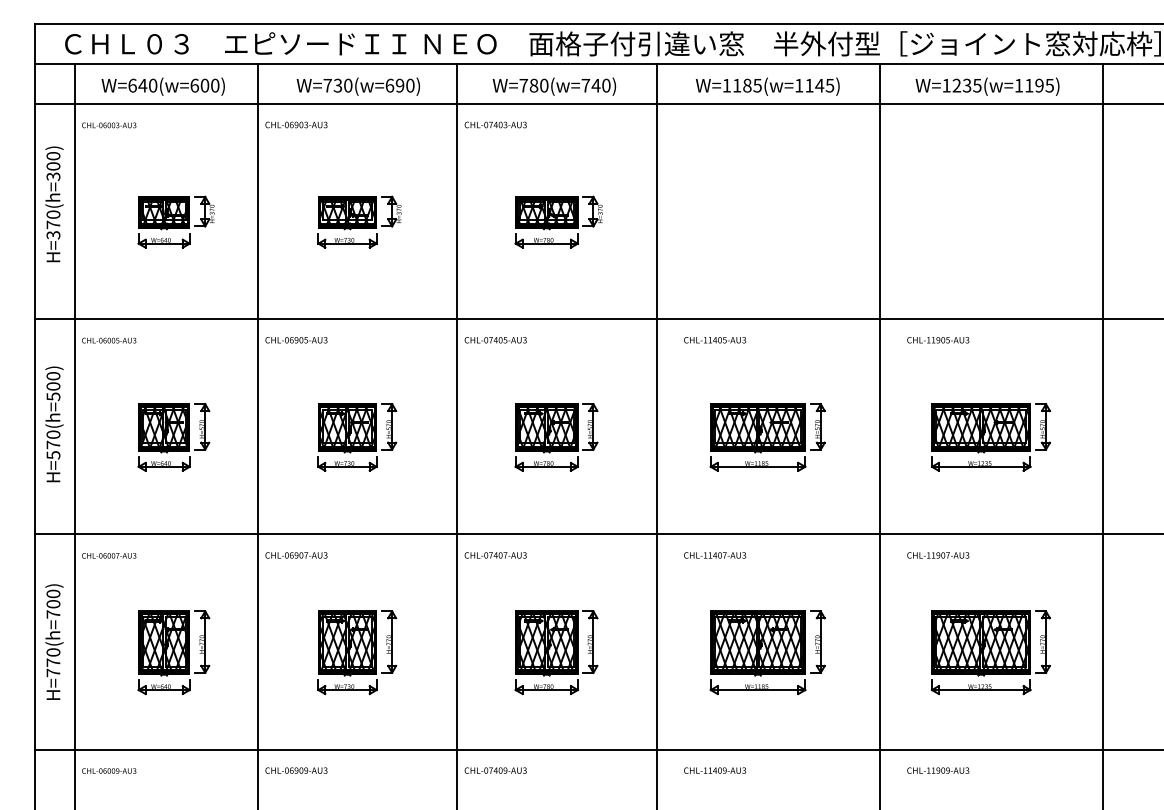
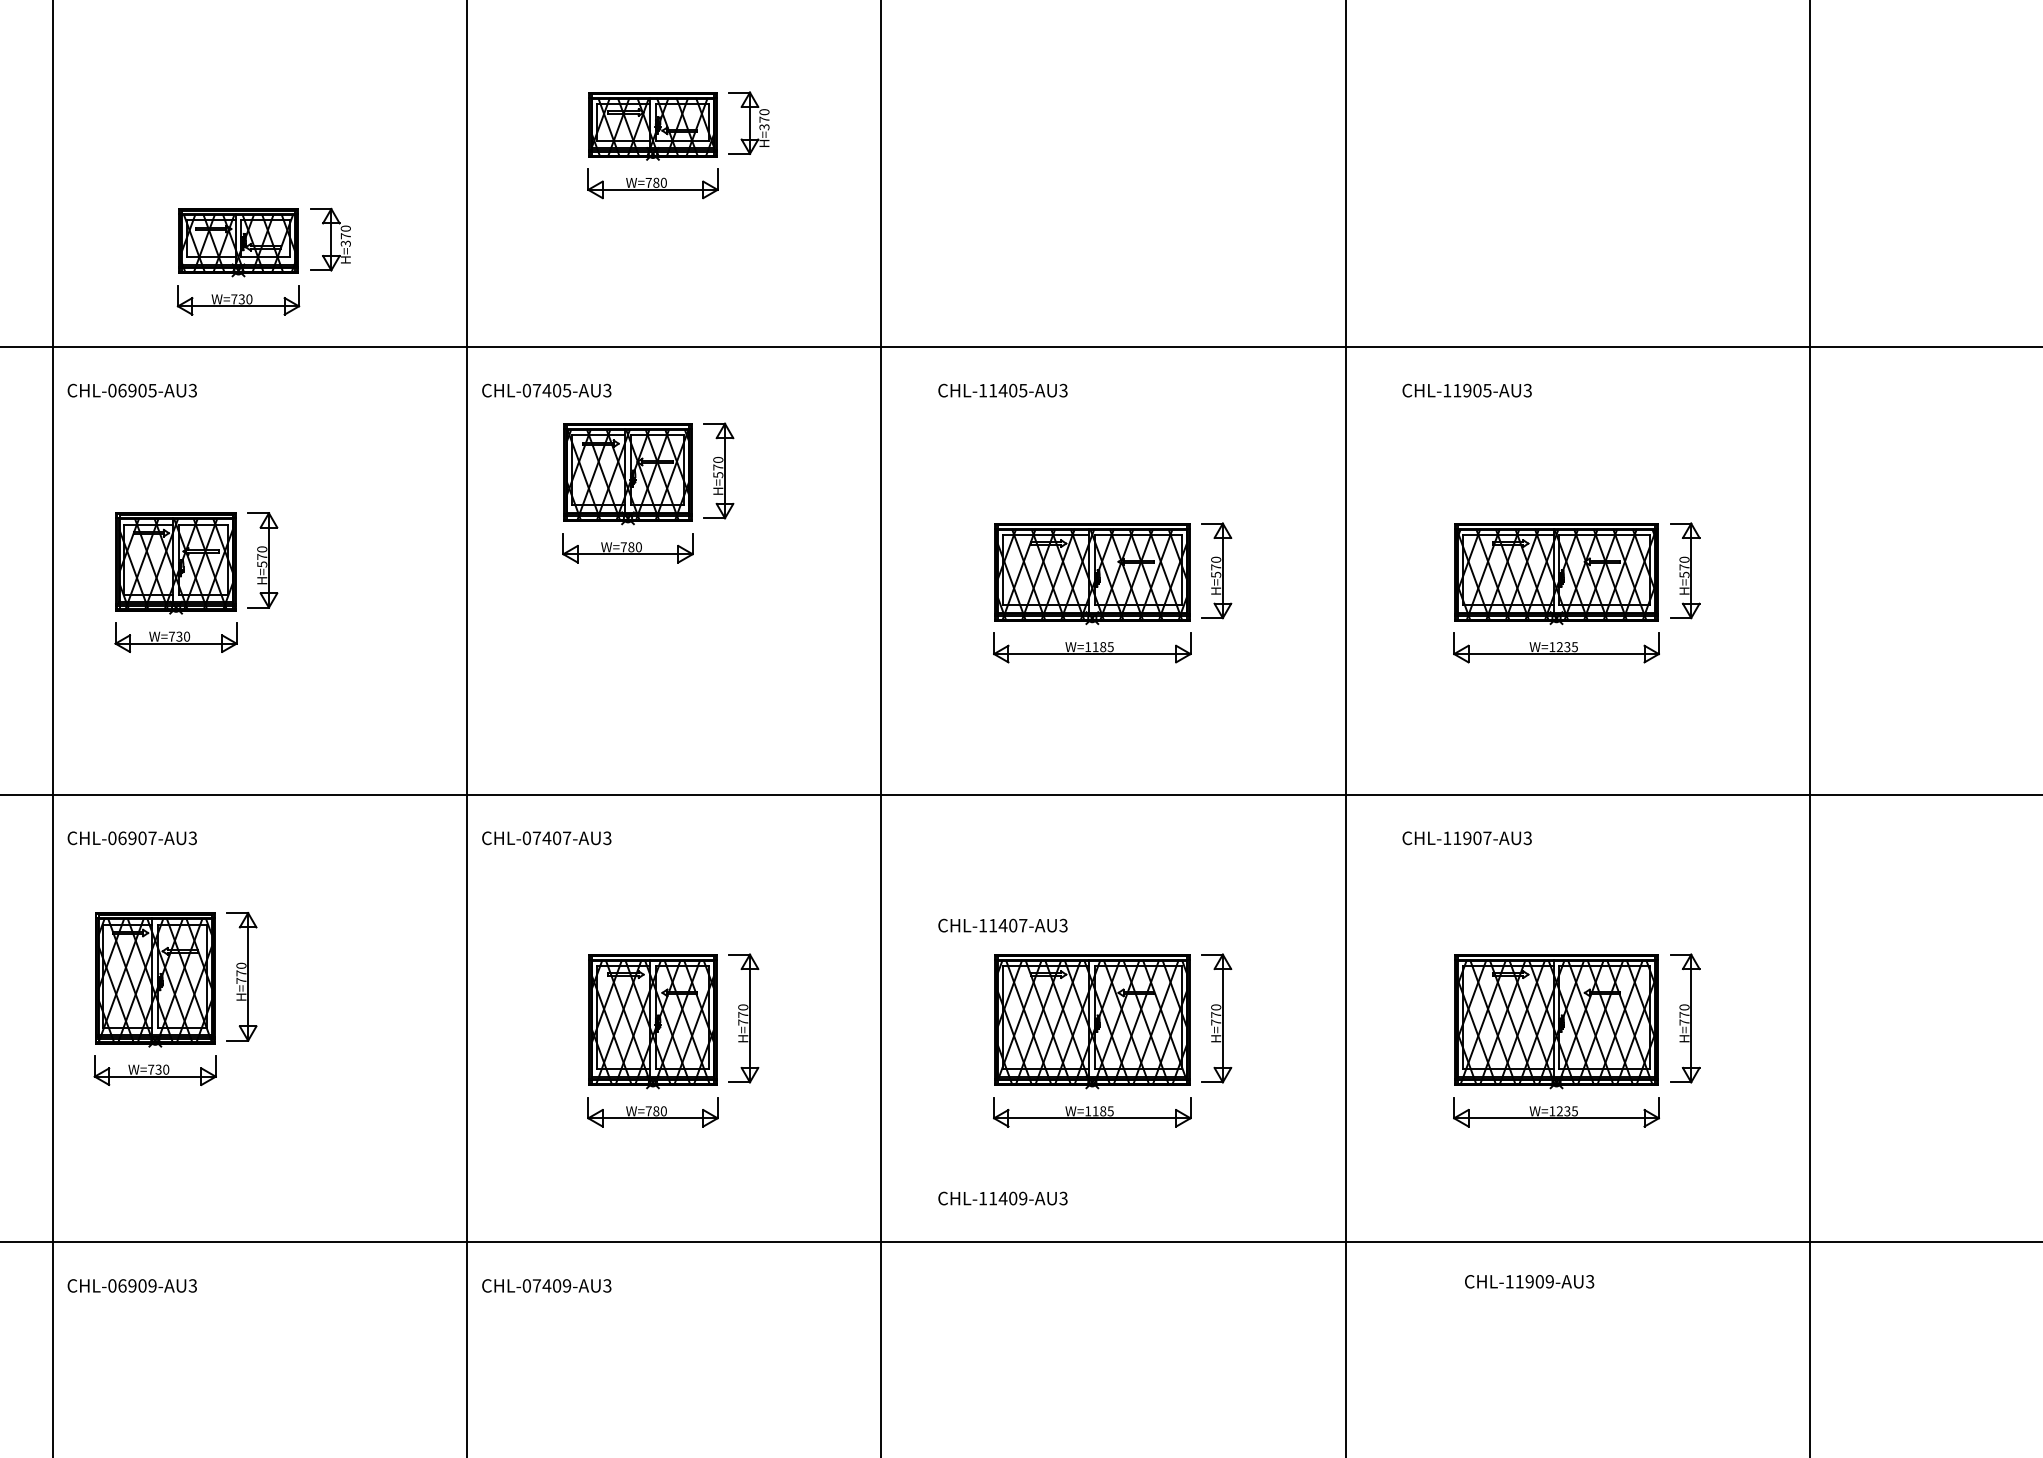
part: (359, 221) -> (263, 260), moved
part: (357, 437) -> (196, 582), moved
part: (556, 437) -> (648, 493), moved
text: (714, 555) -> (1001, 925), moved
part: (357, 652) -> (176, 998), moved
text: (715, 770) -> (1003, 1198), moved
text: (938, 770) -> (1530, 1281), moved

